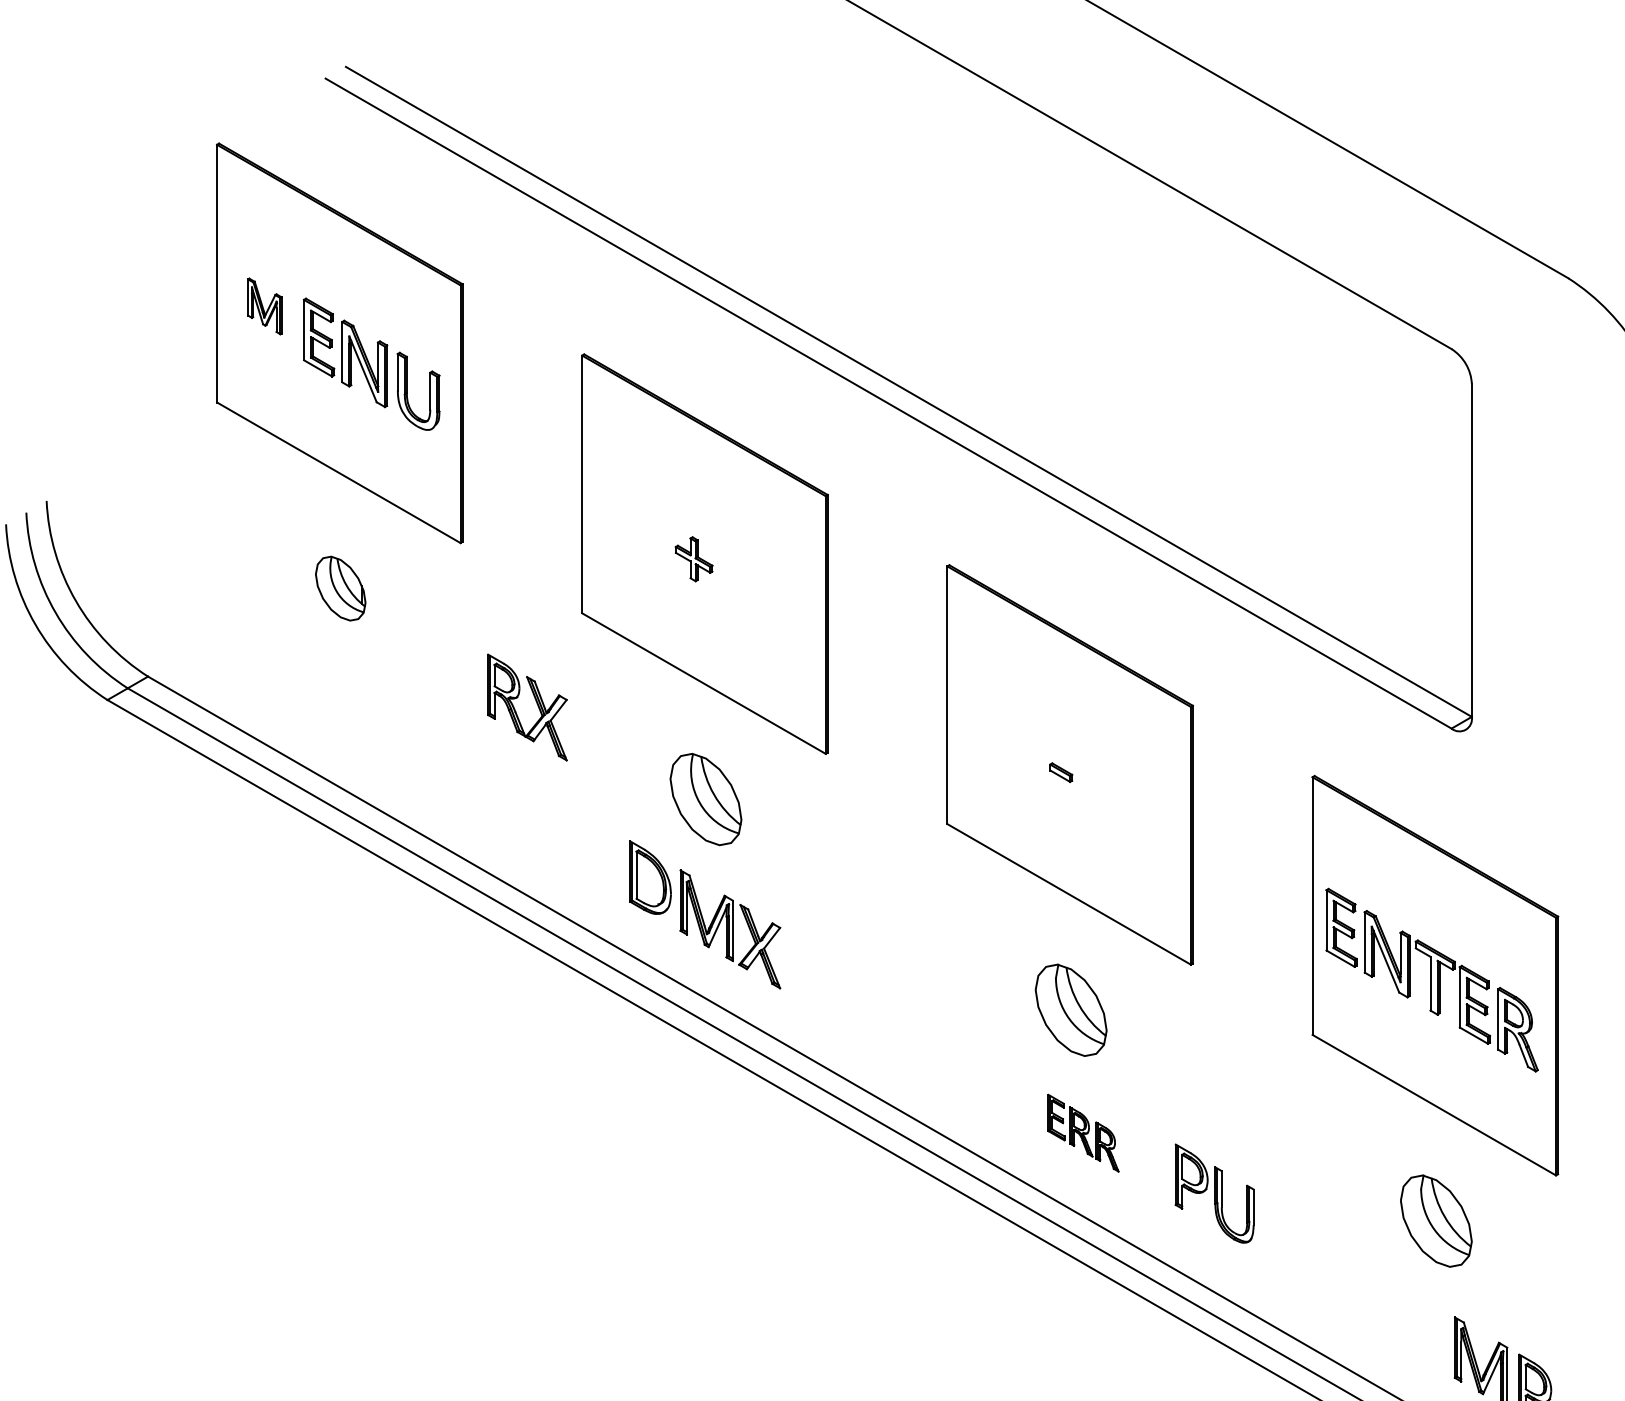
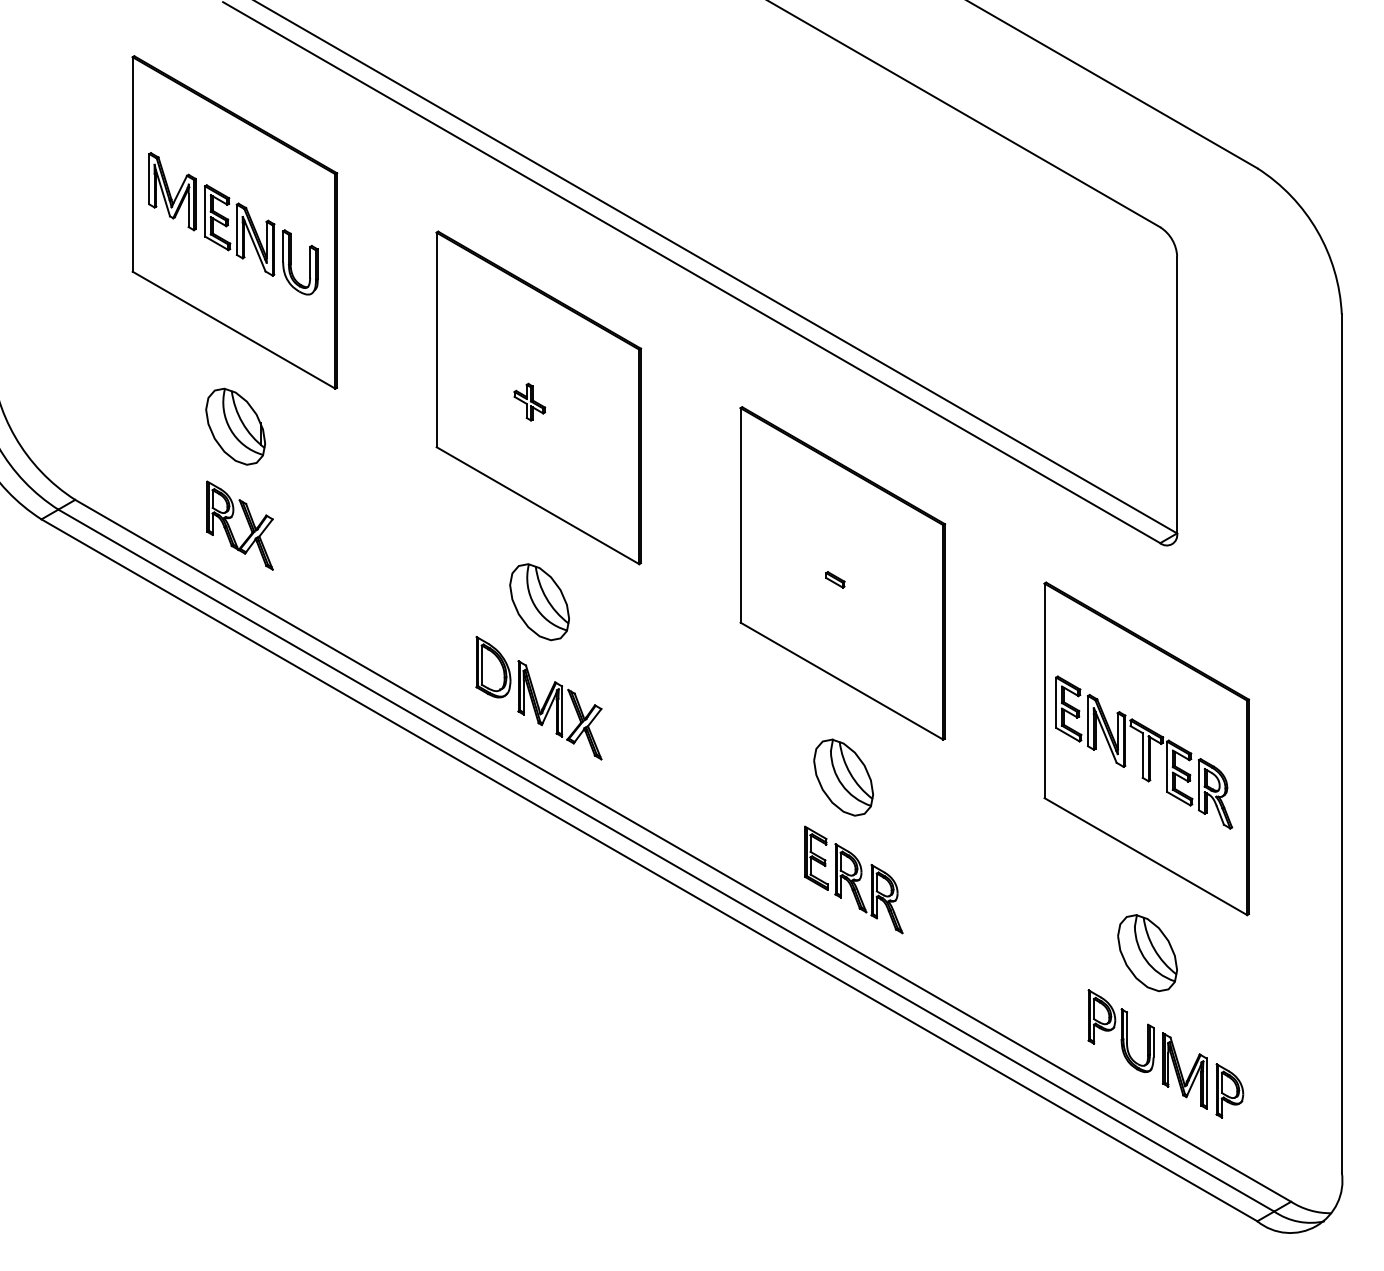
part: (264, 306) -> (172, 191), size x1.67
part: (340, 588) -> (235, 426), size x1.43
part: (536, 703) -> (247, 522), moved
part: (1083, 1132) -> (853, 879), size x1.67
part: (1213, 1192) -> (1120, 1030), moved

